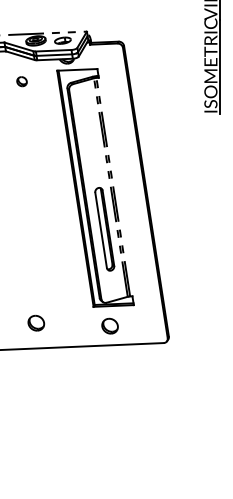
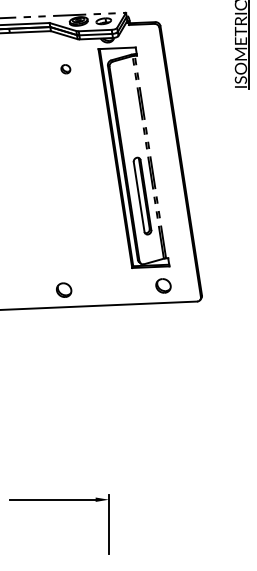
part: (21, 81) -> (65, 69), moved
part: (36, 322) -> (64, 289), moved
part: (110, 325) -> (163, 285), moved

